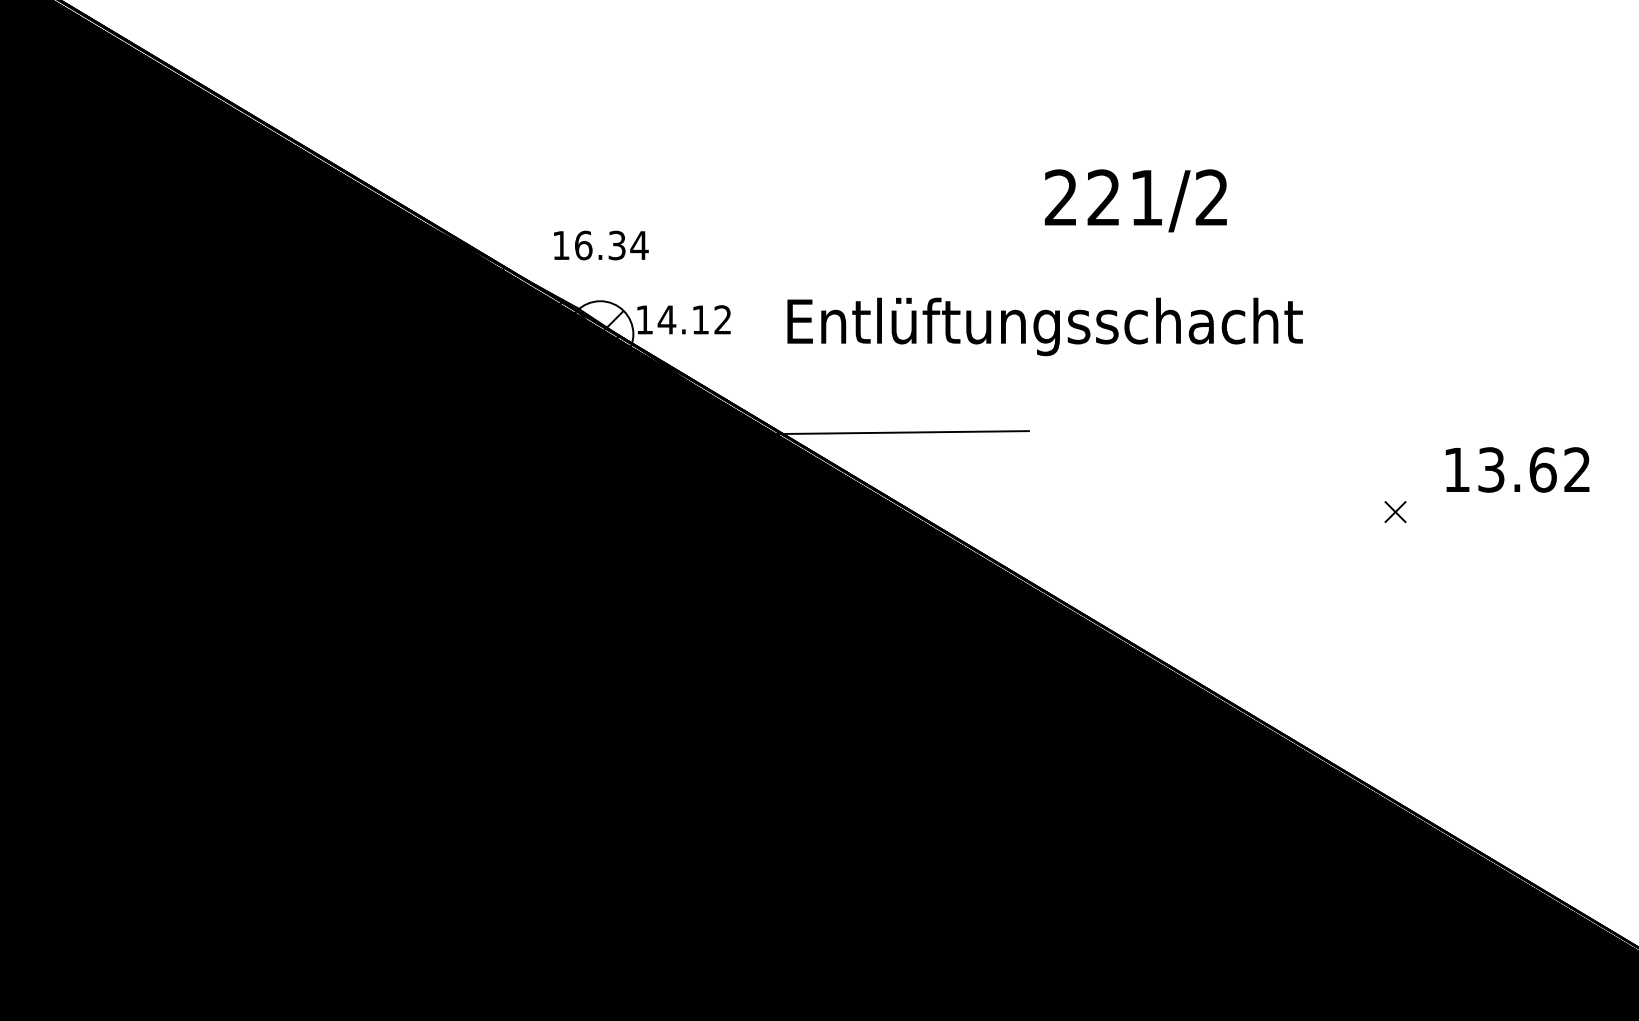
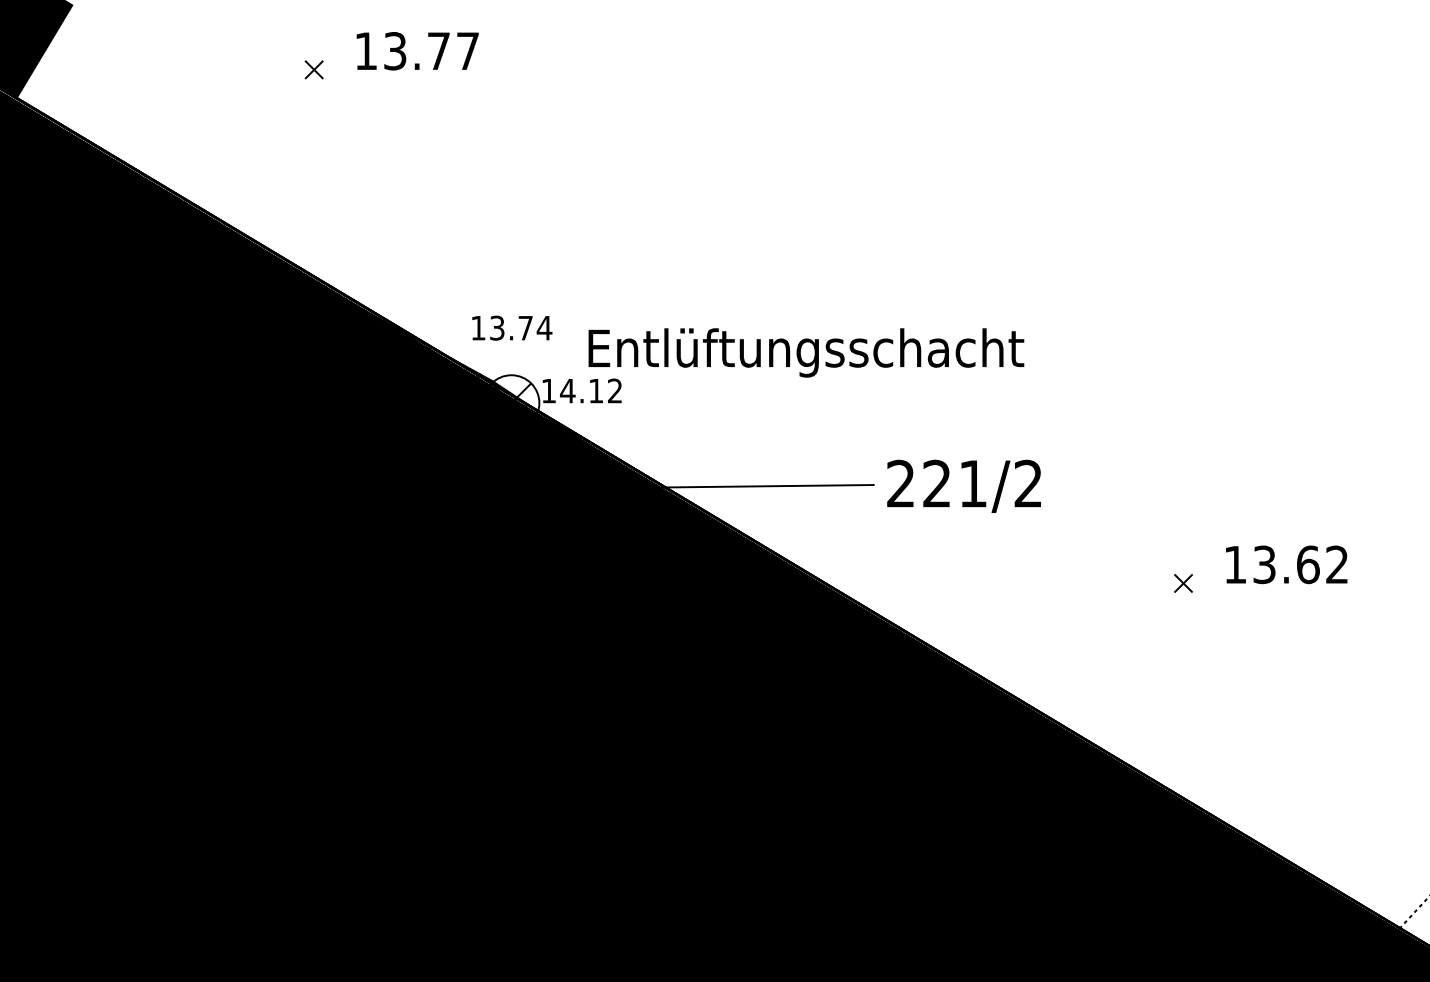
text: (1135, 199) -> (963, 485), moved
text: (600, 244) -> (511, 327), 16.34 -> 13.74
text: (1045, 326) -> (806, 352), moved
text: (1517, 469) -> (1286, 564), moved
part: (1395, 512) -> (1183, 583), moved

